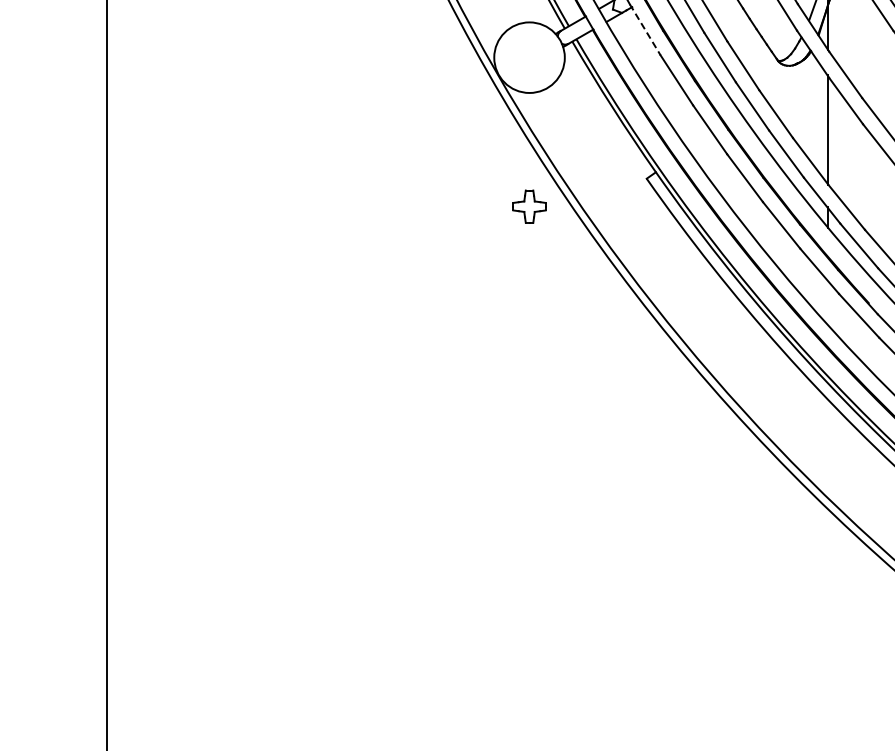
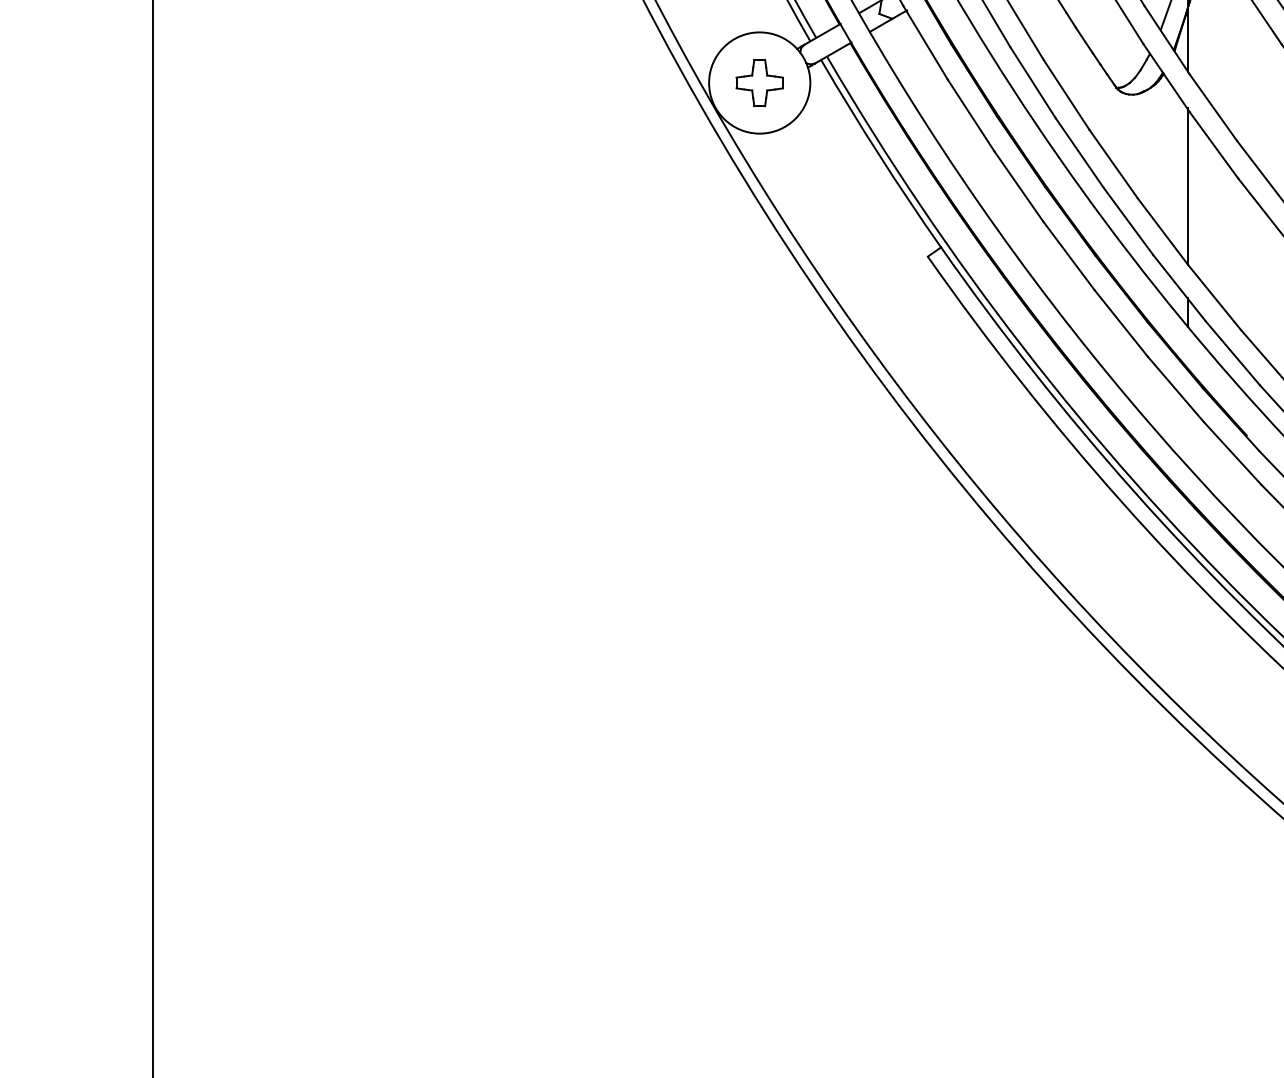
line: (645, 29) -> (926, 42), dashed -> solid
part: (529, 206) -> (759, 82), moved

